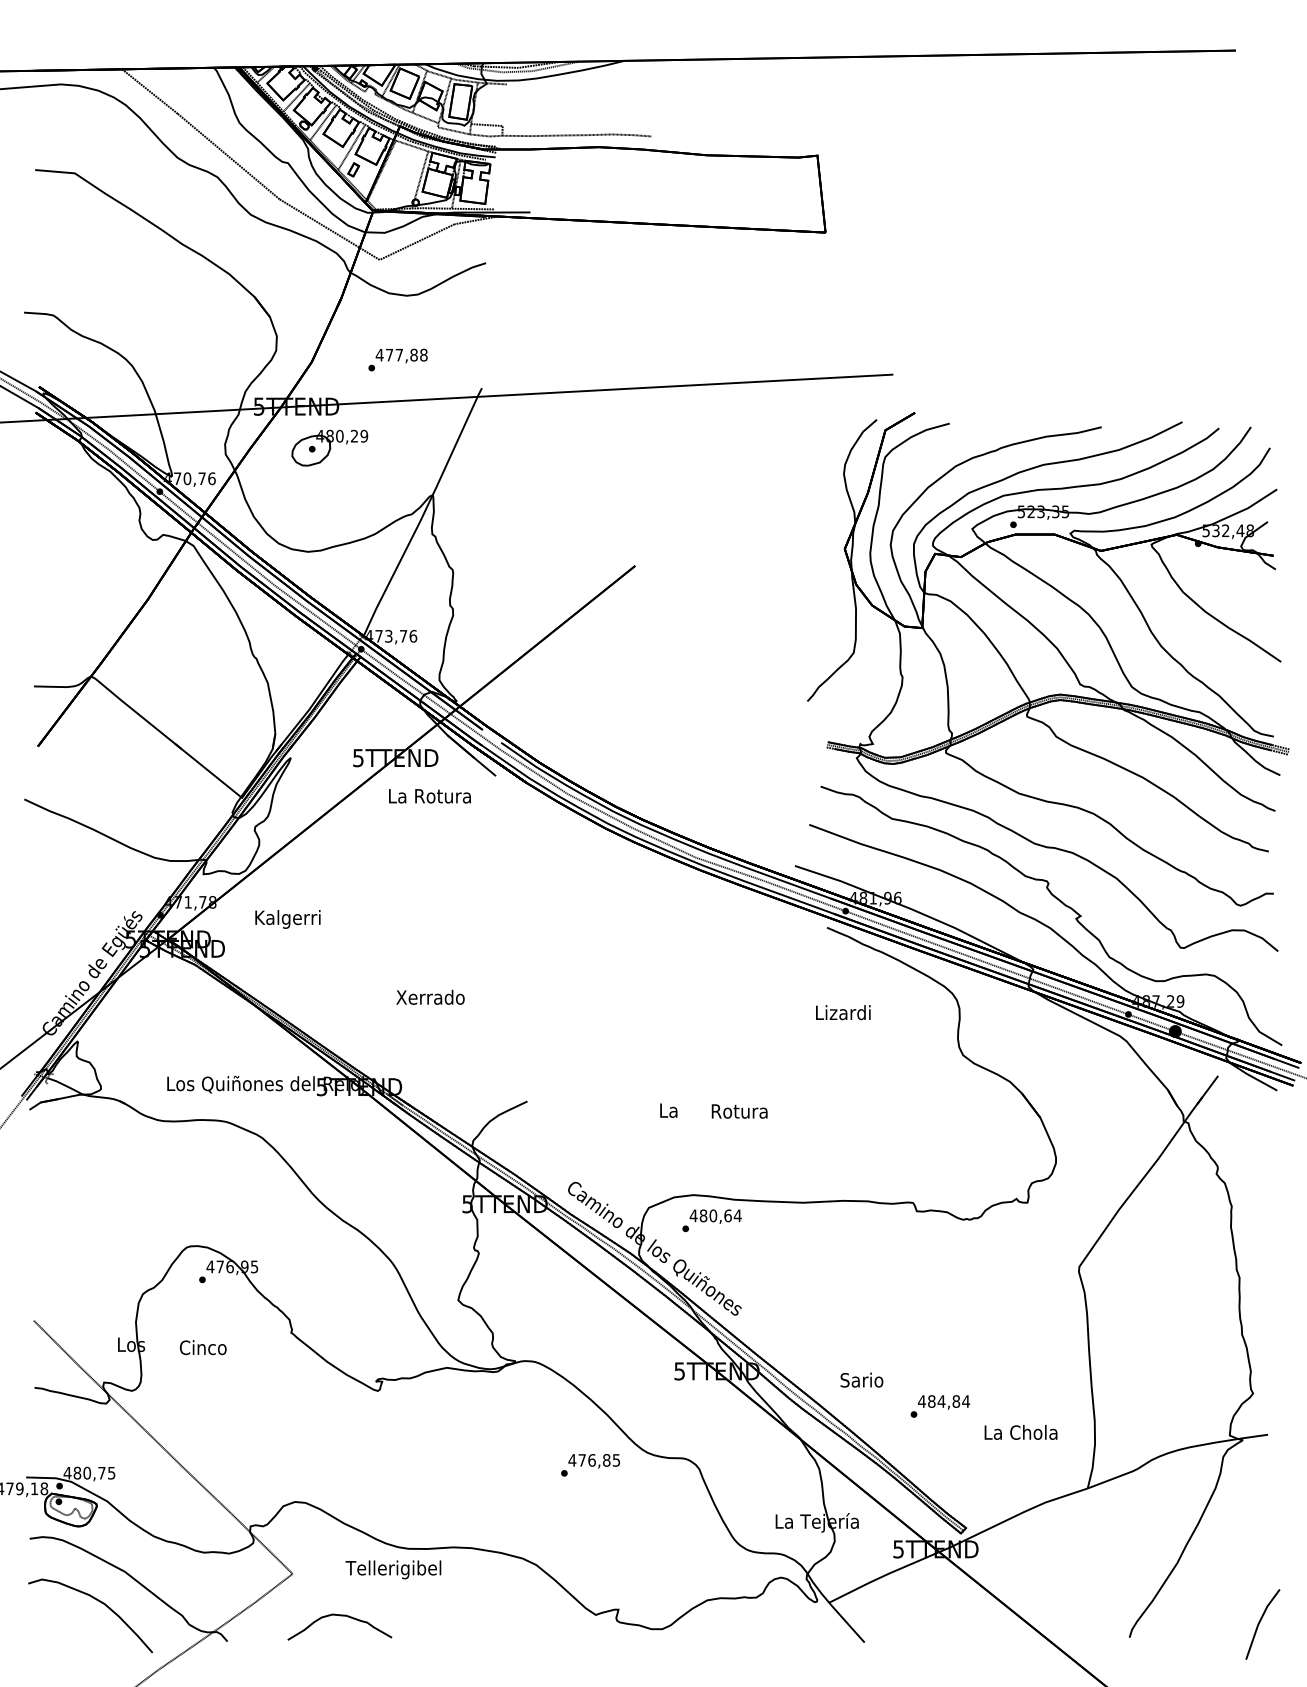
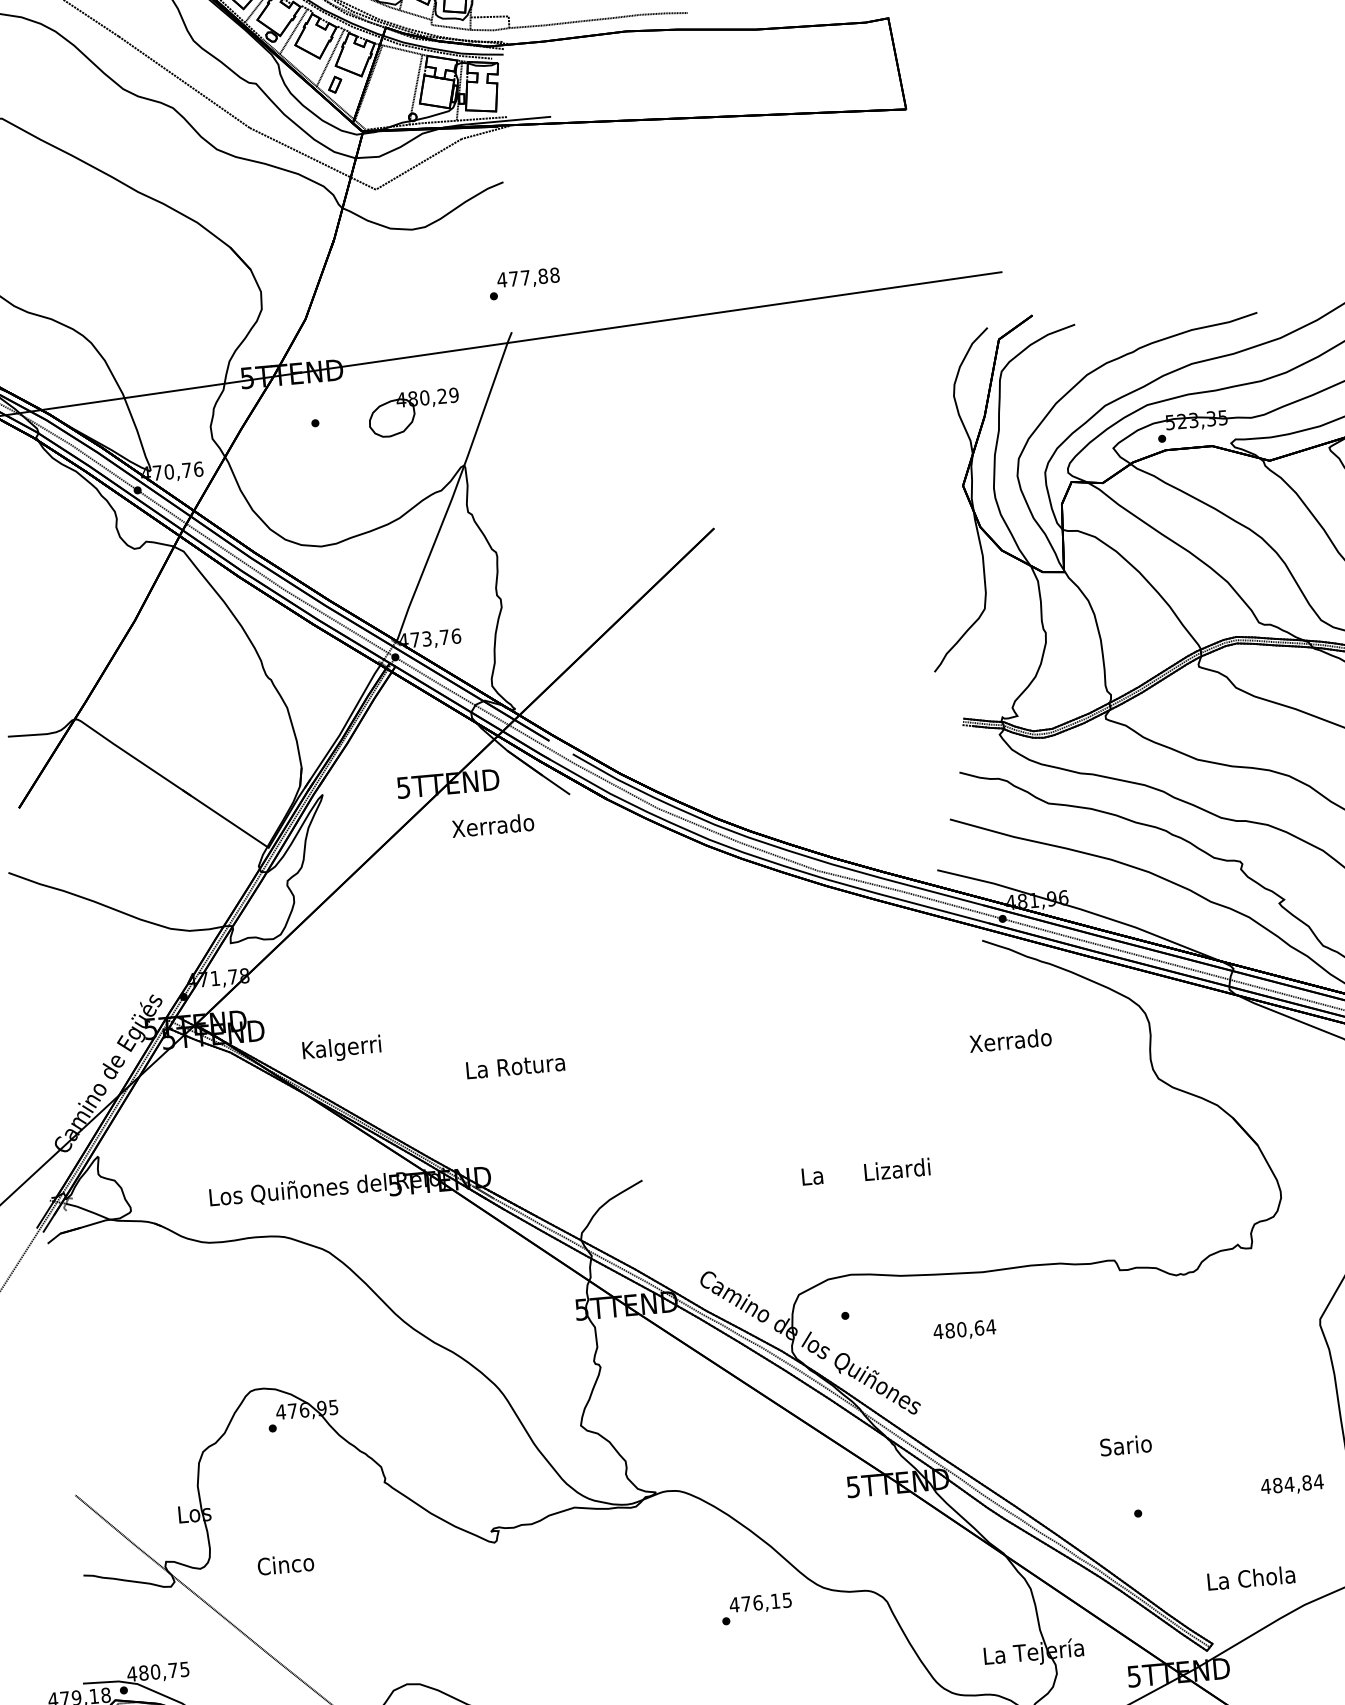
text: (397, 359) -> (523, 283), moved
part: (329, 447) -> (413, 412), moved
text: (429, 795) -> (492, 824), La Rotura -> Xerrado
text: (287, 919) -> (341, 1049), moved
text: (430, 996) -> (515, 1065), Xerrado -> La Rotura
text: (843, 1012) -> (1010, 1040), Lizardi -> Xerrado
text: (739, 1110) -> (897, 1168), Rotura -> Lizardi
text: (715, 1216) -> (964, 1330), moved
text: (202, 1347) -> (284, 1564), moved
text: (861, 1379) -> (1125, 1444), moved
text: (944, 1402) -> (1292, 1485), moved
text: (1020, 1432) -> (1250, 1578), moved
text: (606, 1460) -> (775, 1601), 476,85 -> 476,15

